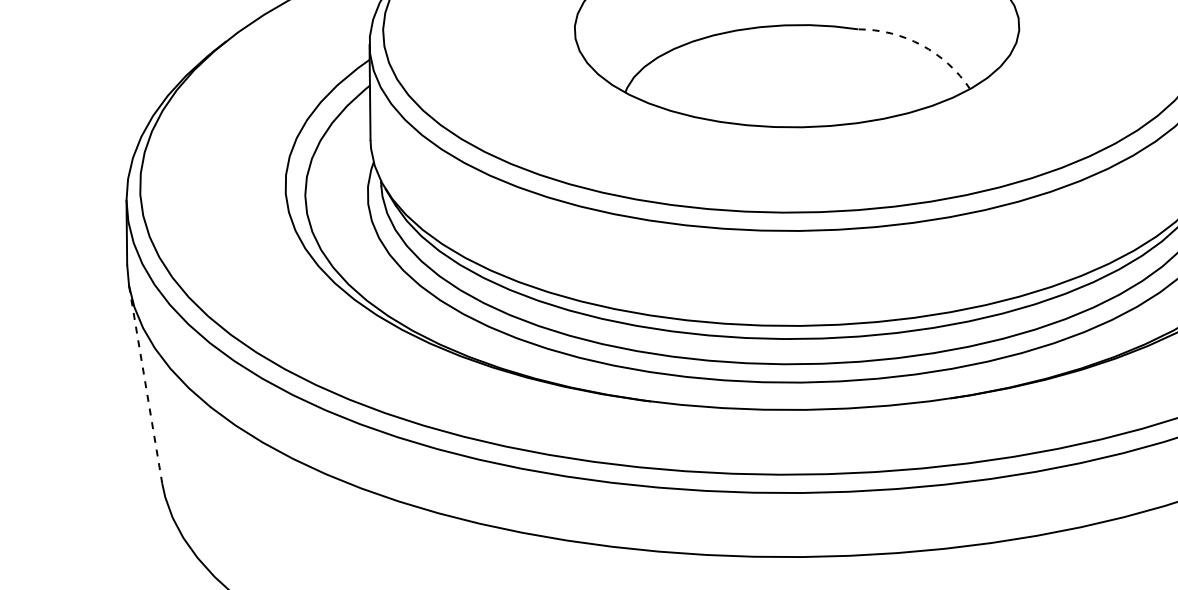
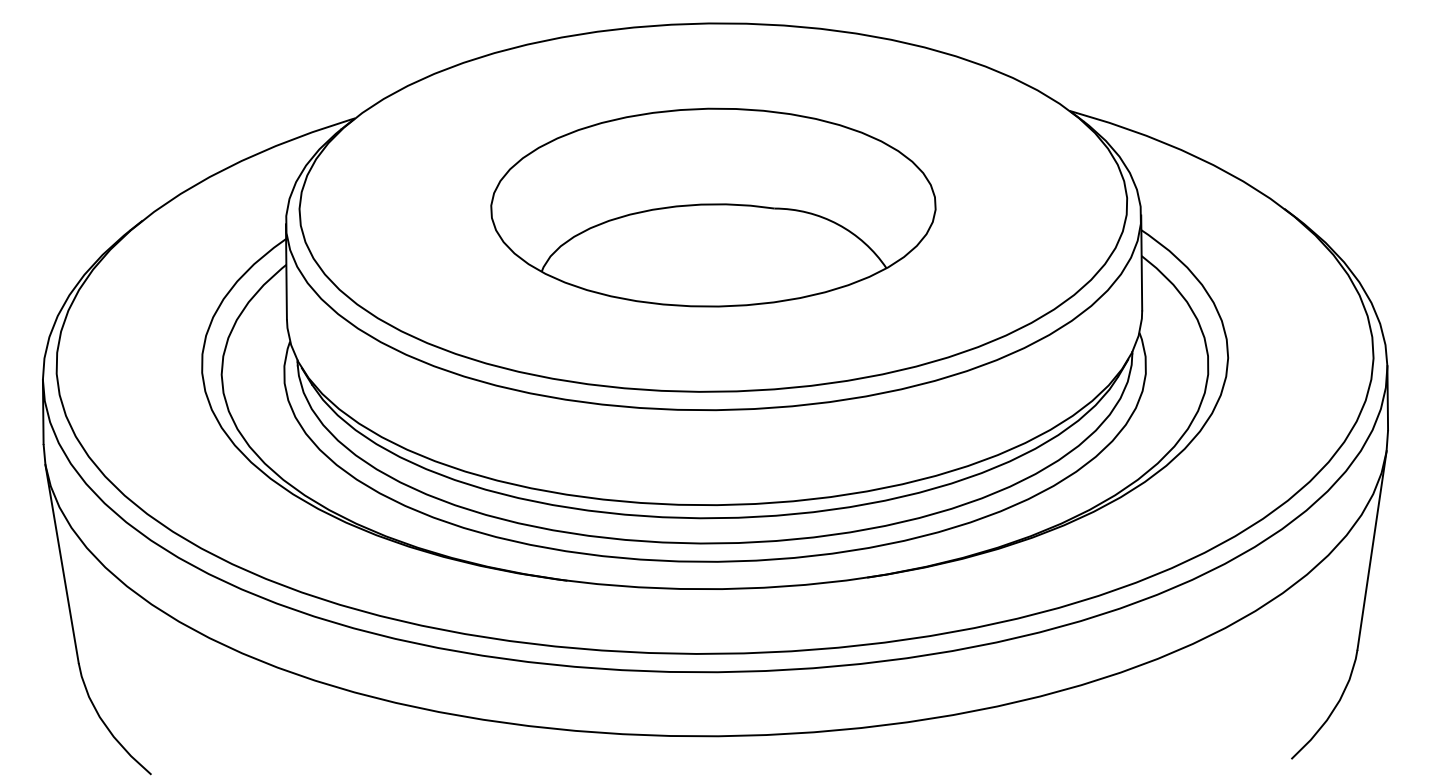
arc: (922, 45) -> (838, 224), dashed -> solid
line: (146, 385) -> (62, 564), dashed -> solid

